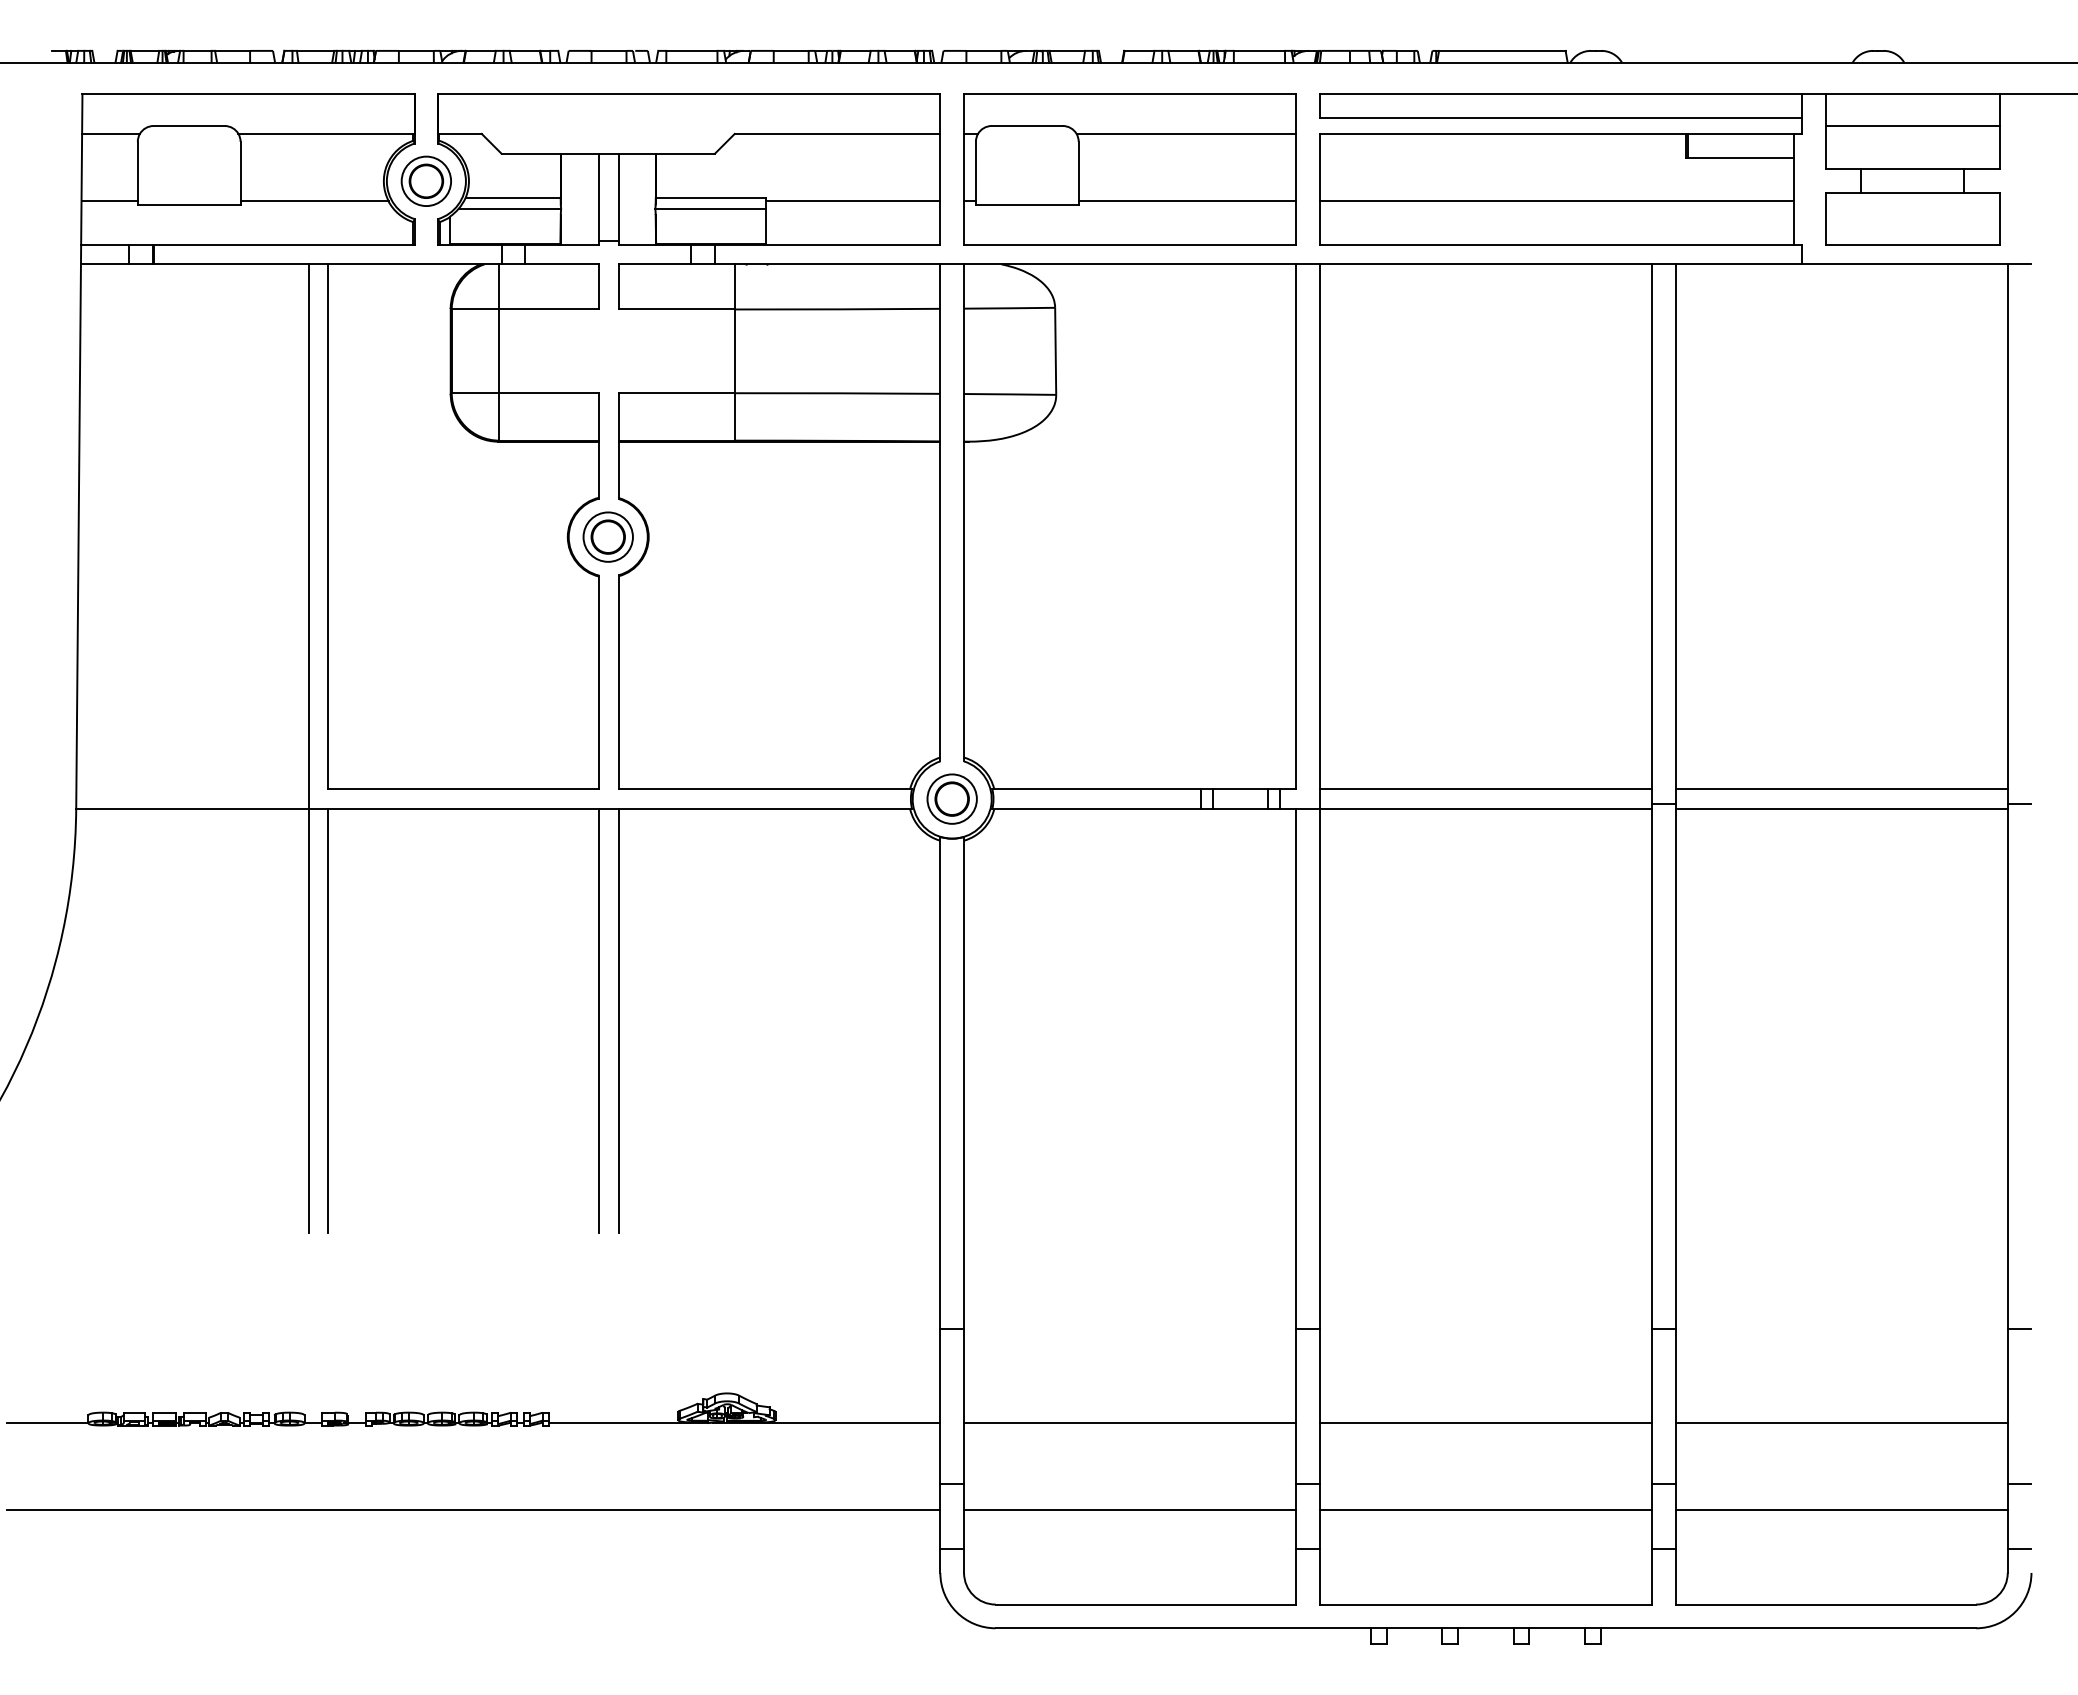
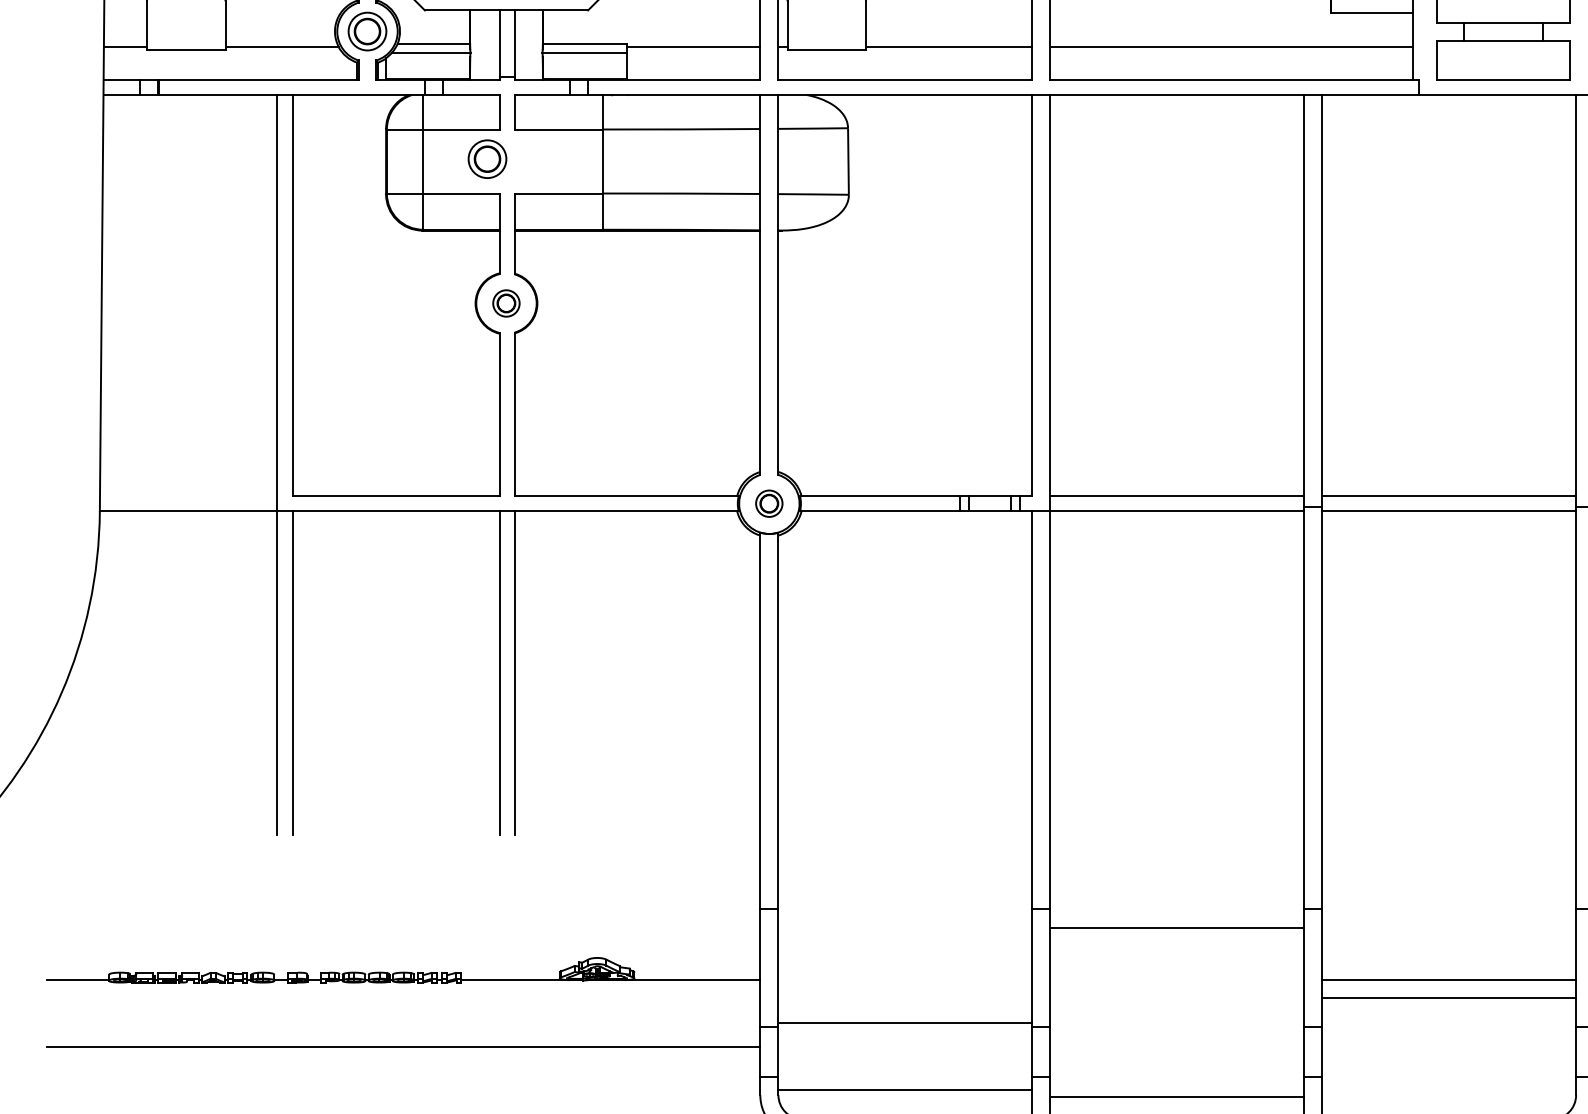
part: (582, 347) -> (486, 158), added
part: (607, 536) -> (505, 303), size x0.7
part: (951, 798) -> (768, 503), size x0.7
line: (1130, 1422) -> (905, 1022), moved
line: (1485, 1422) -> (1176, 928), moved
line: (1130, 1509) -> (905, 1090), moved
line: (1485, 1509) -> (1176, 1096), moved
line: (1841, 1509) -> (1449, 997), moved

